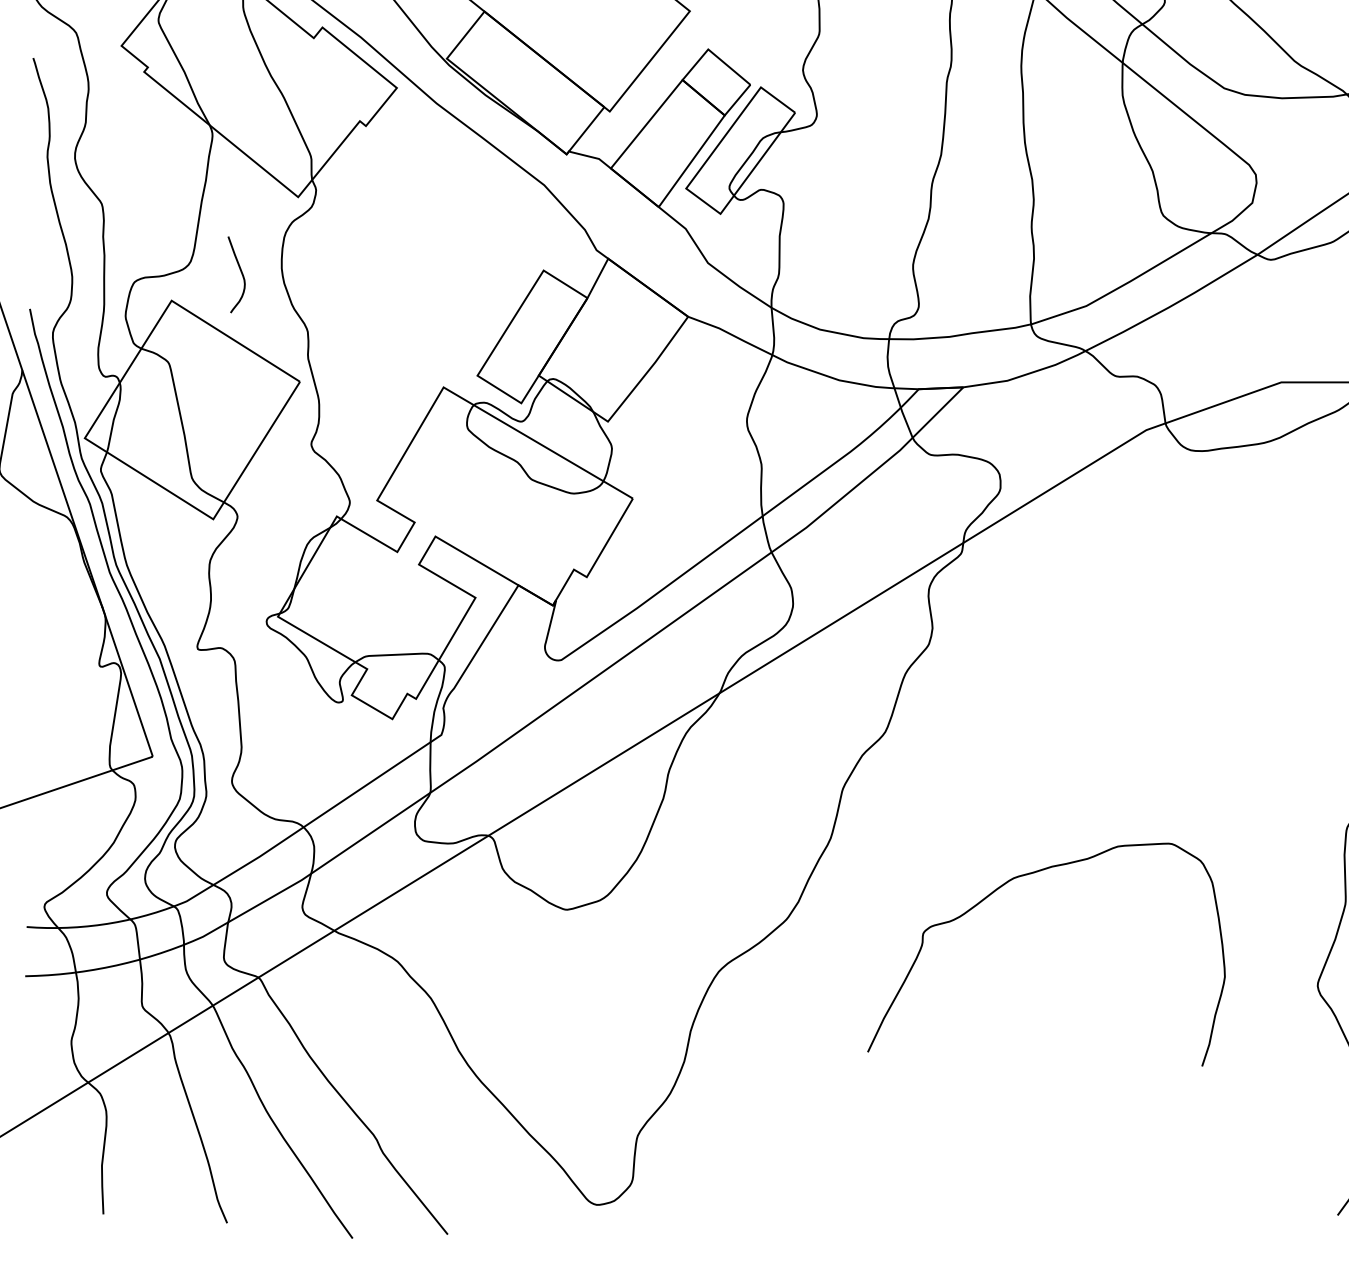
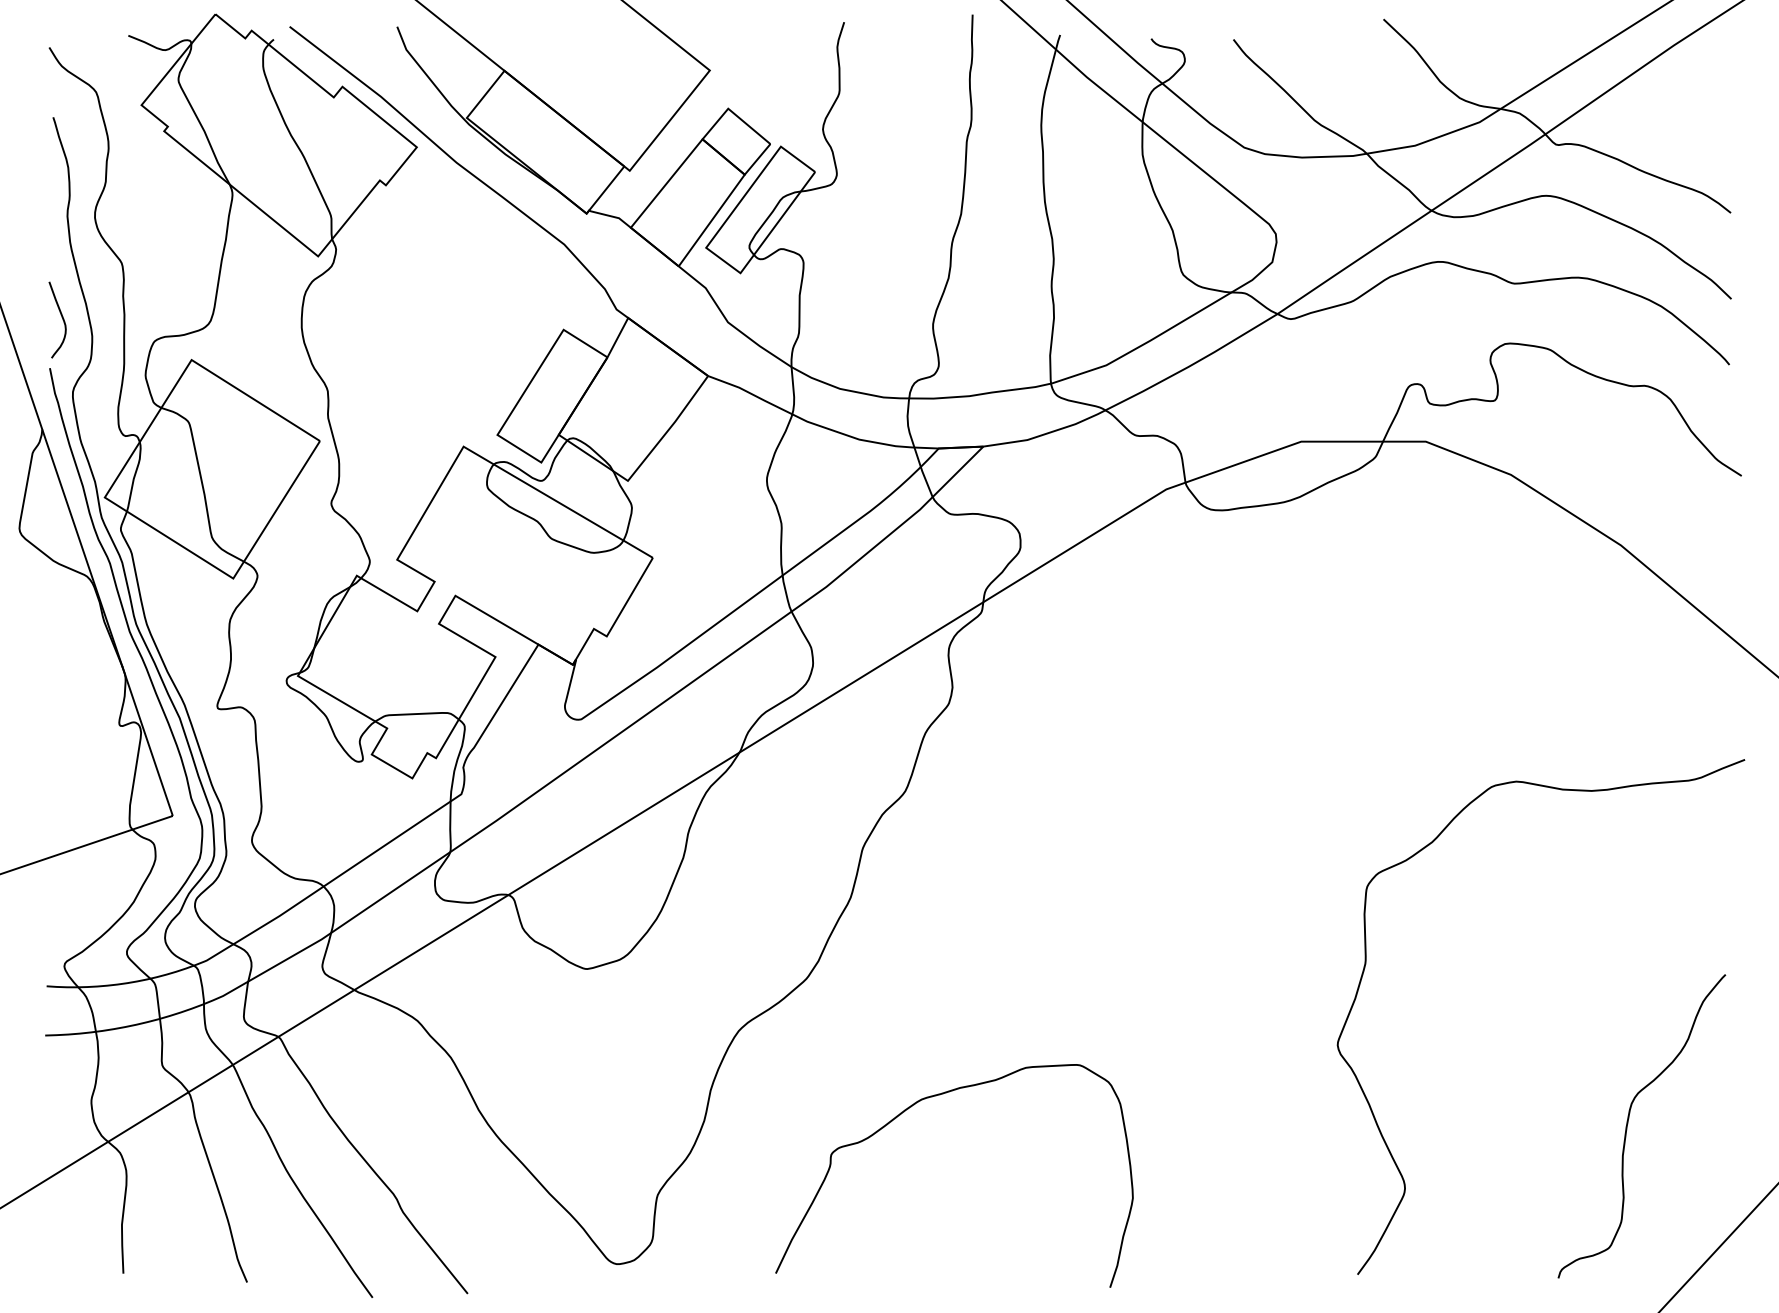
curve: (240, 272) -> (61, 317), moved
curve: (996, 891) -> (904, 1112), moved

